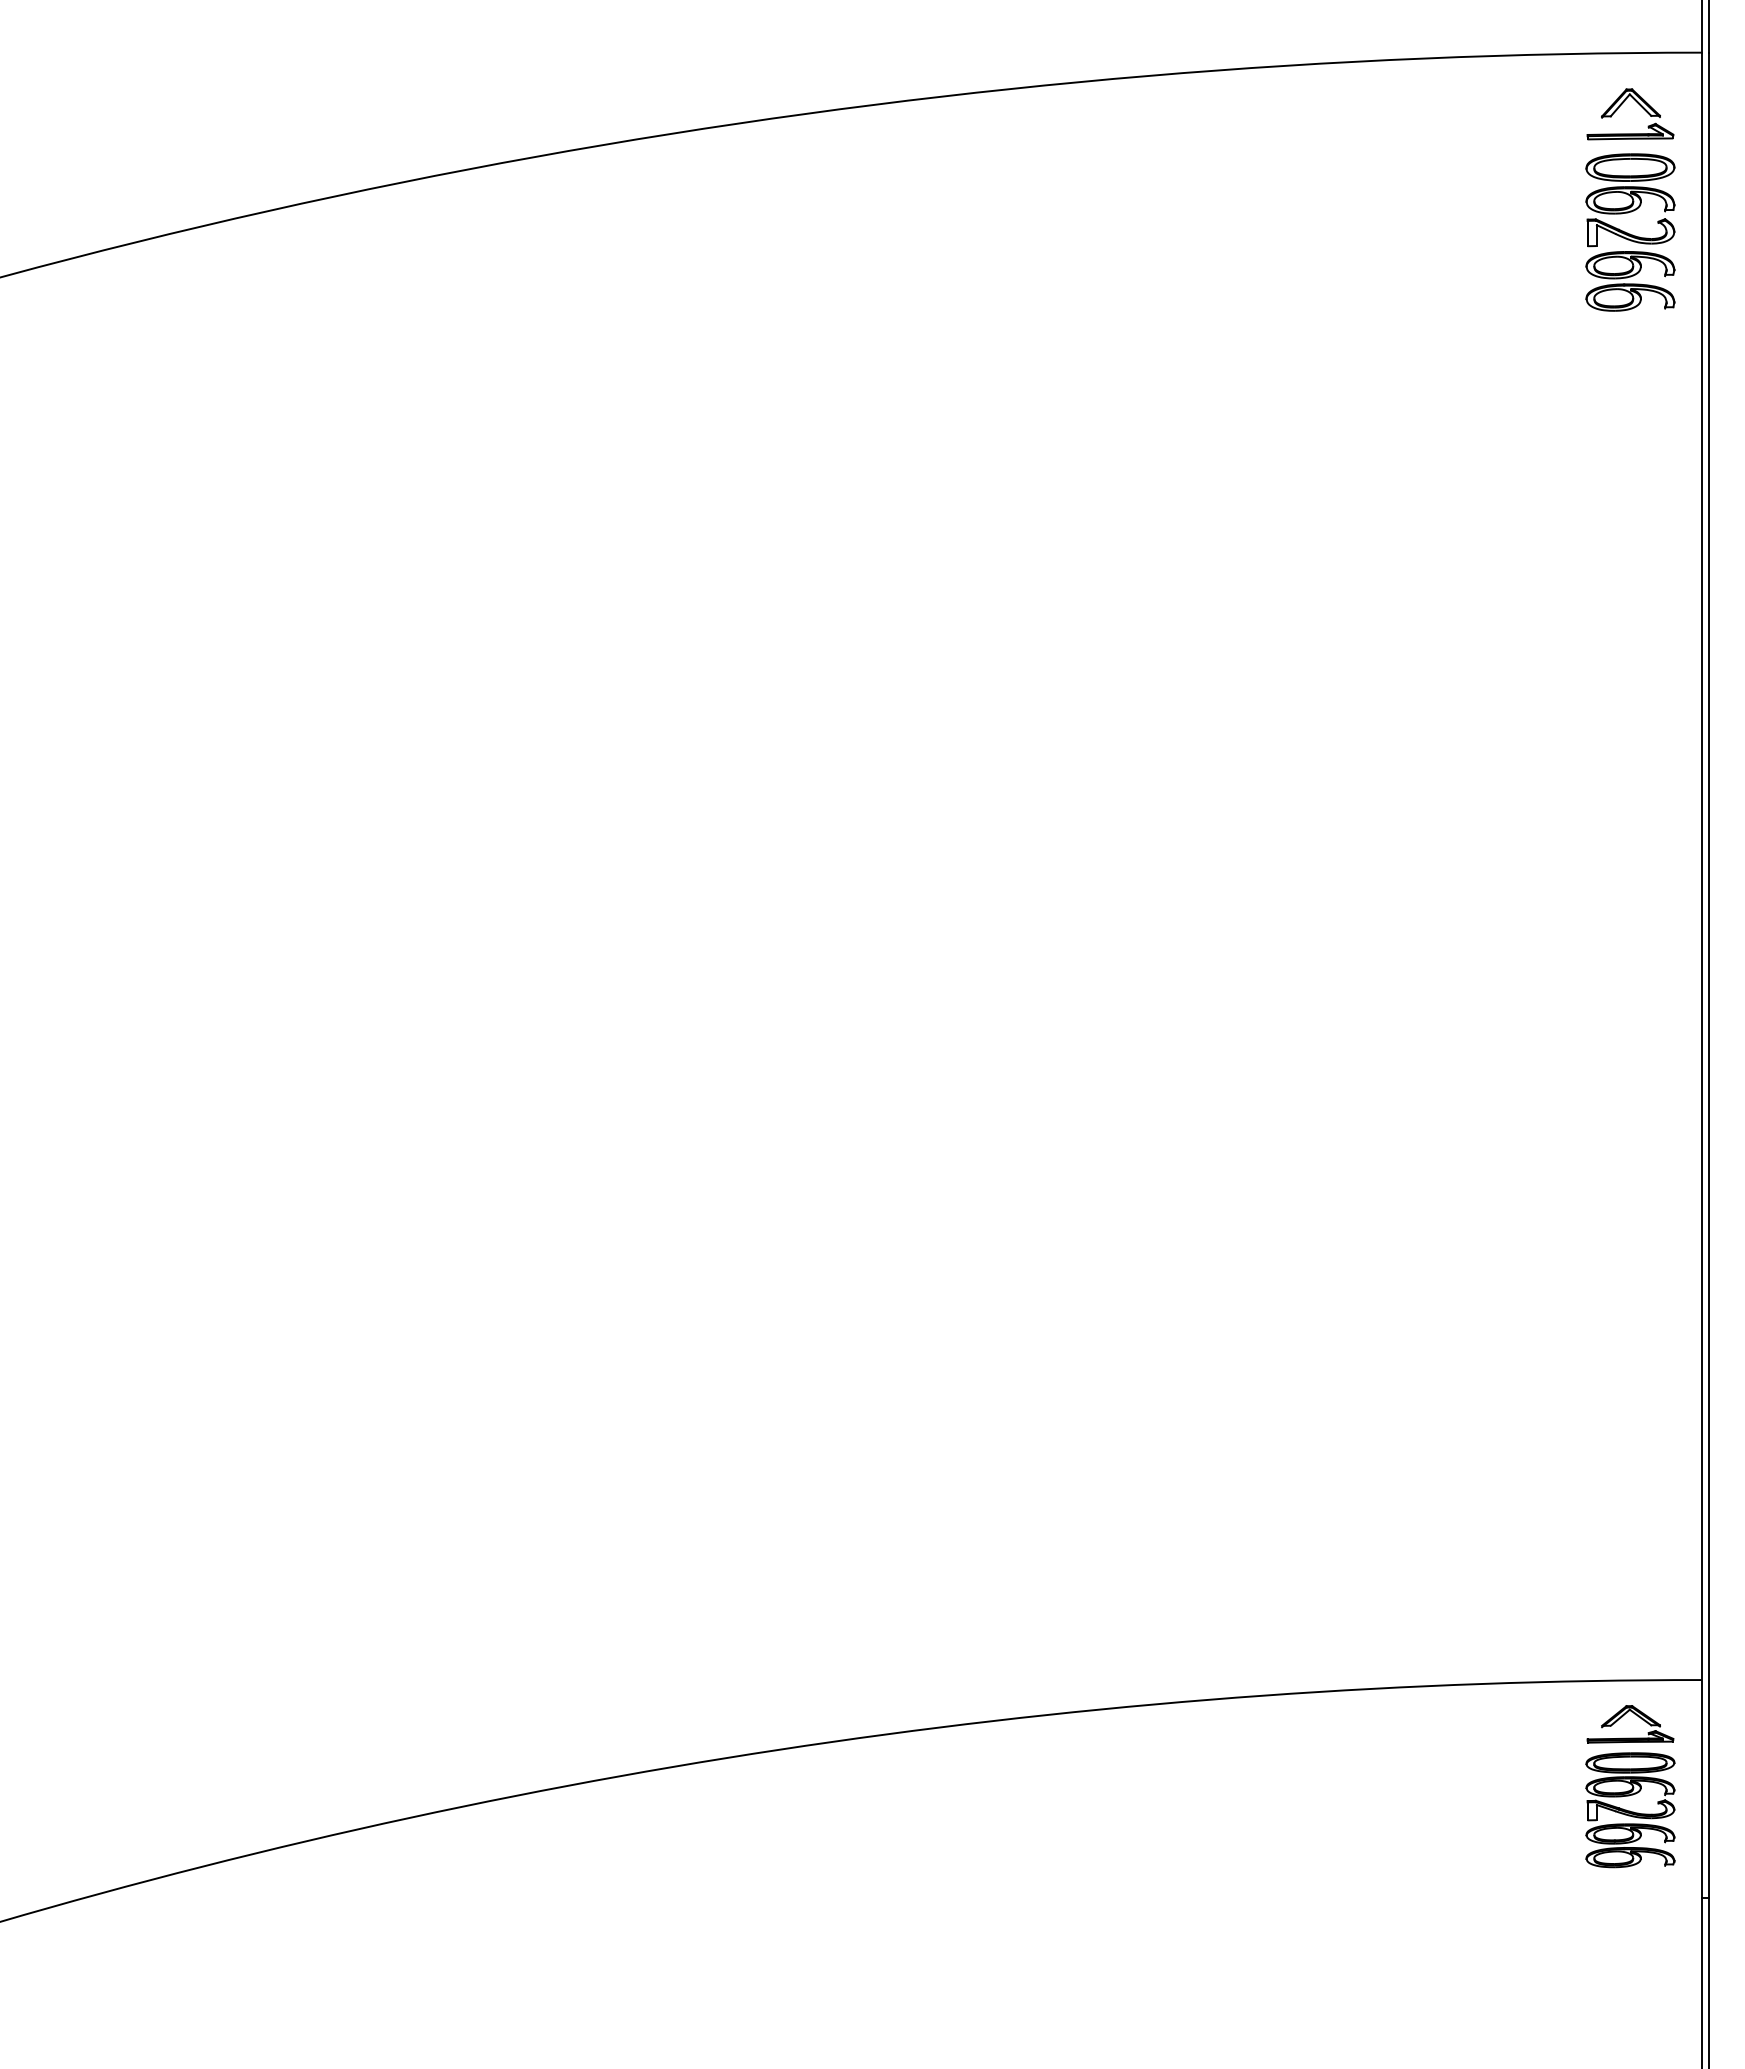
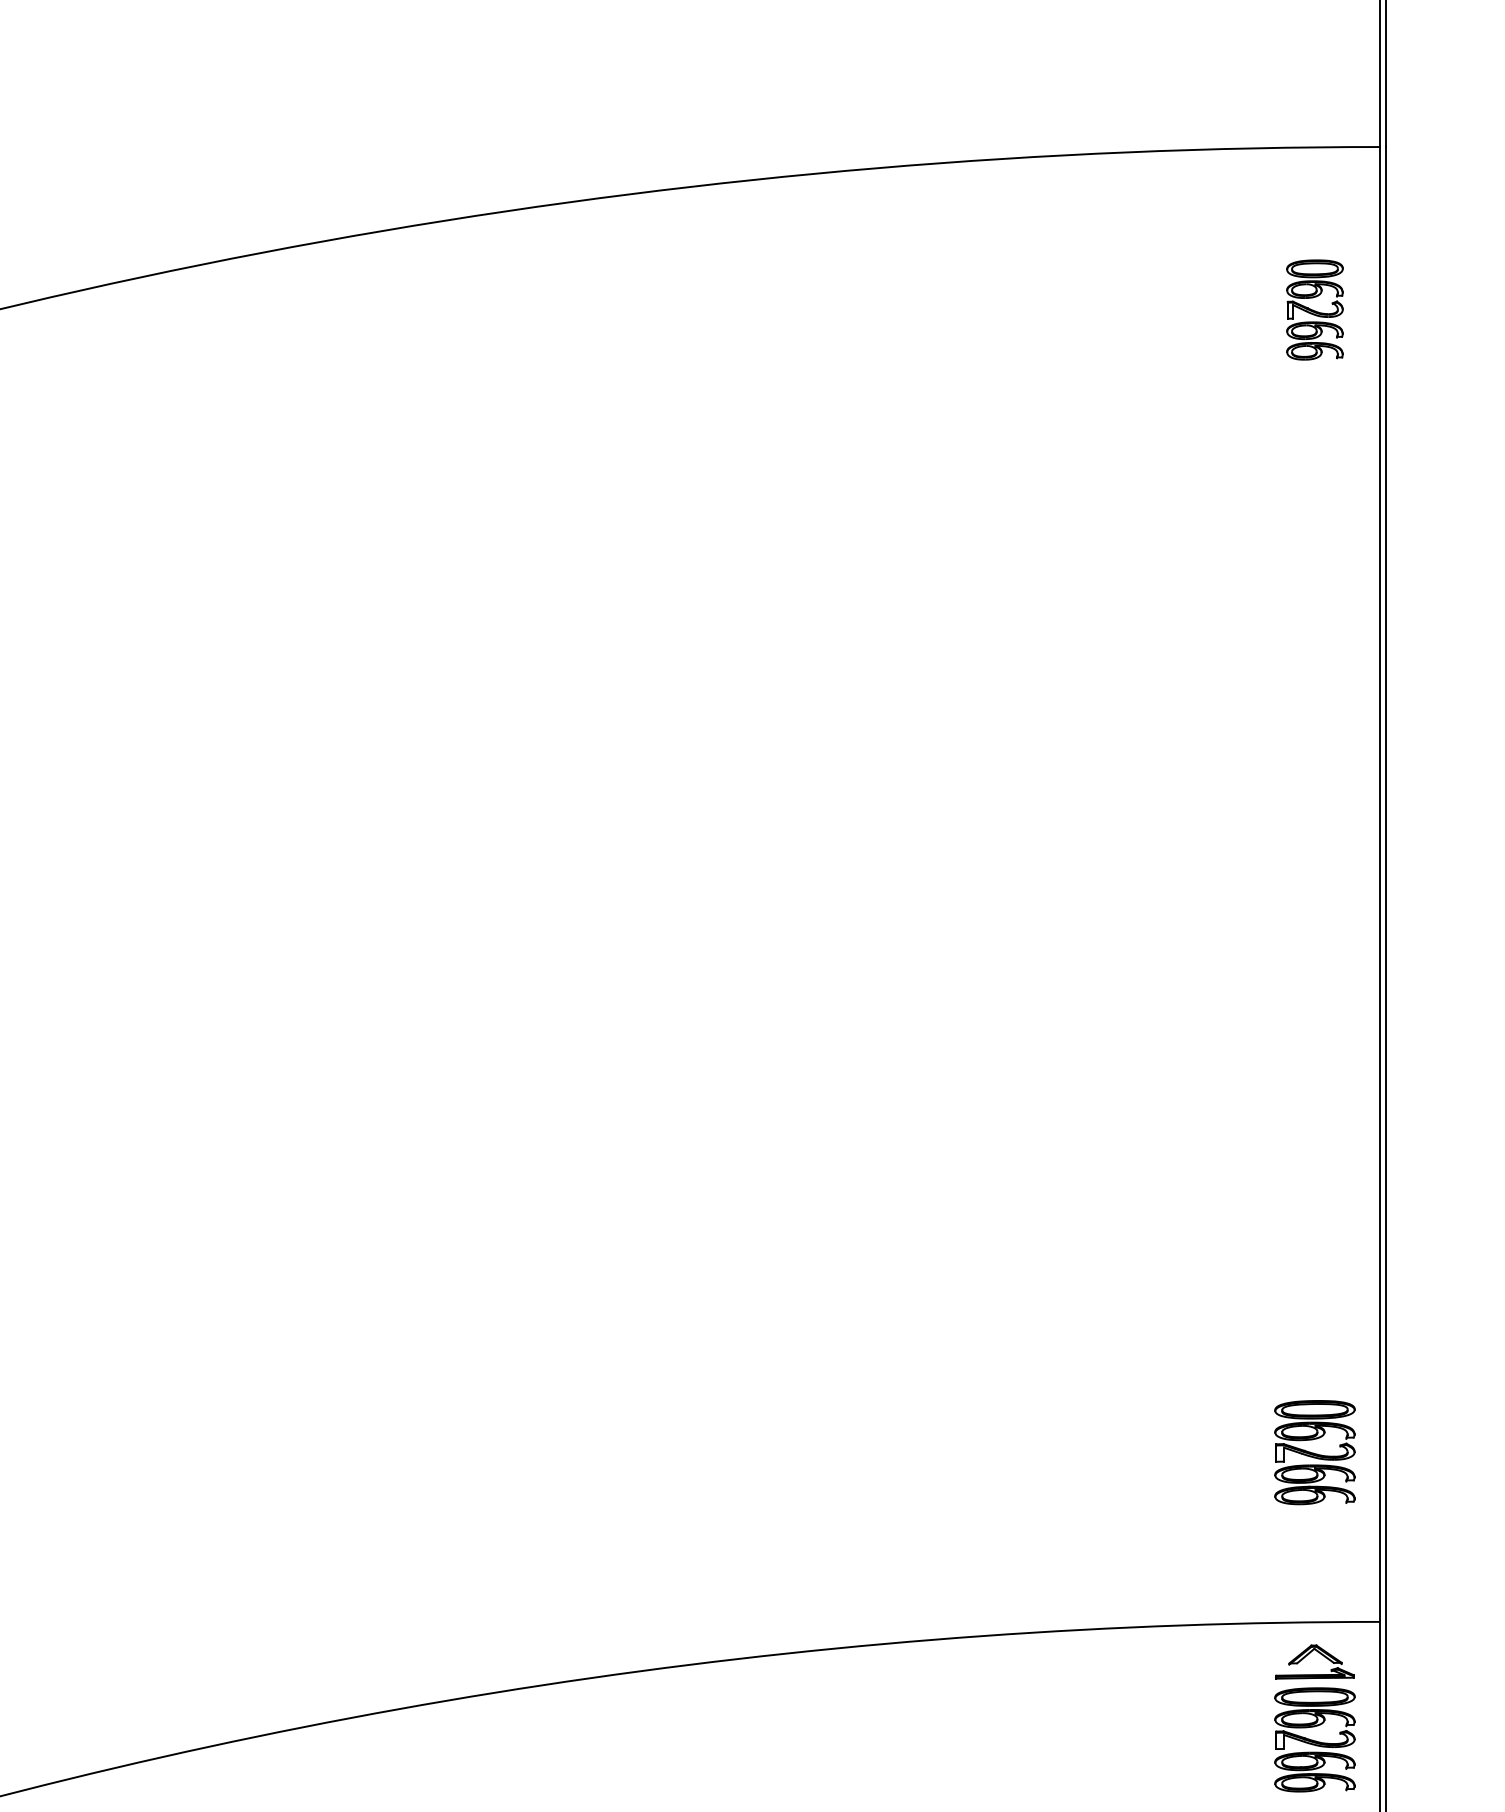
part: (1621, 105) -> (1306, 194), removed
part: (1630, 232) -> (1315, 310), size x0.7
part: (1630, 1493) -> (1315, 1452), added

